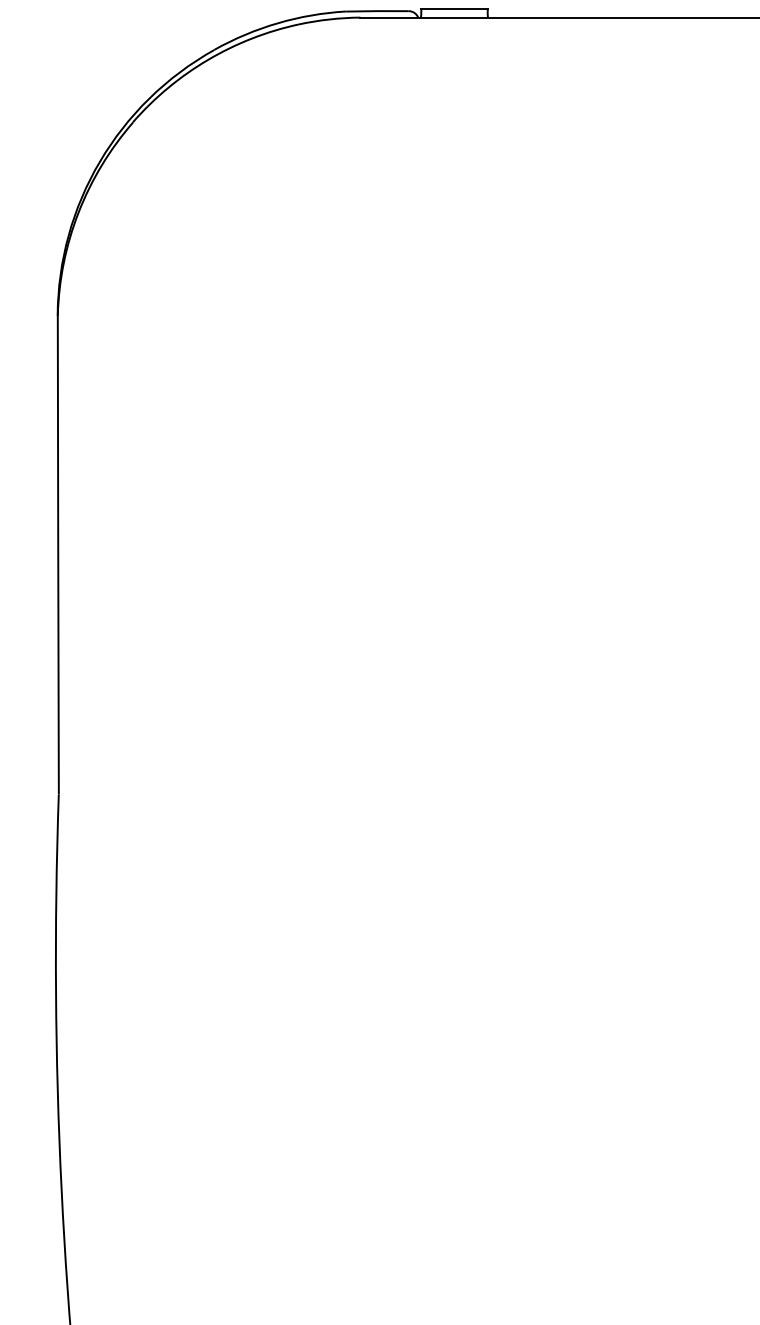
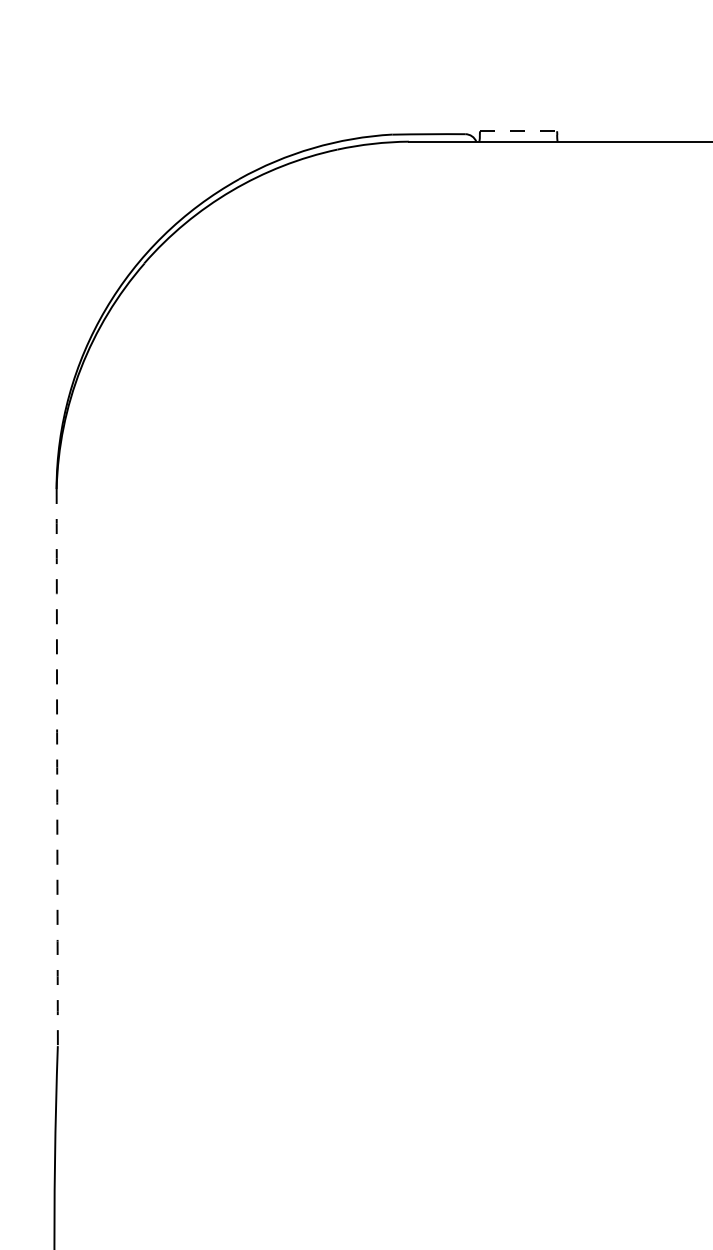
line: (454, 8) -> (518, 131), solid -> dashed
arc: (58, 555) -> (57, 767), solid -> dashed

